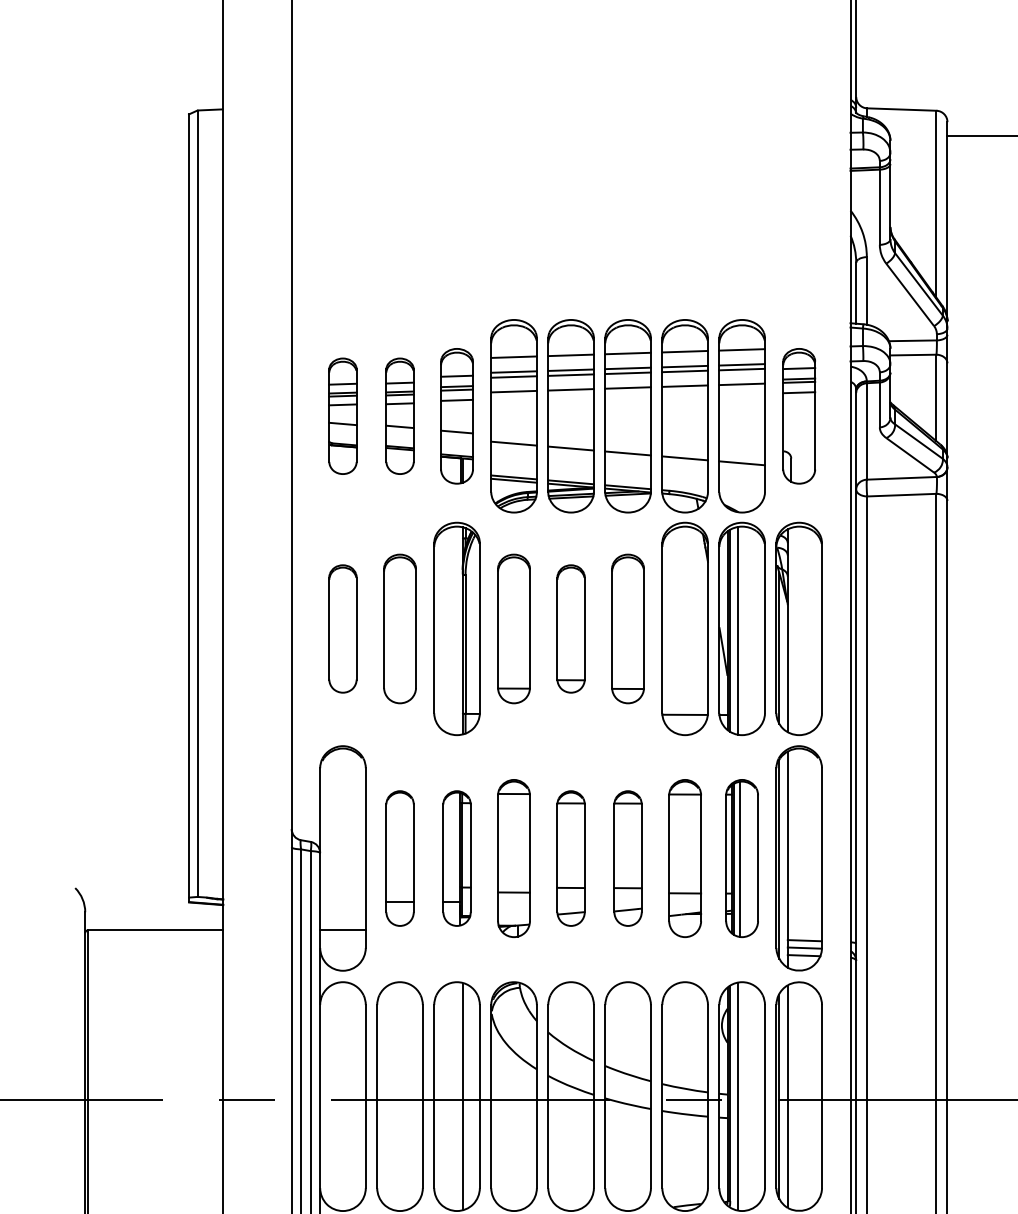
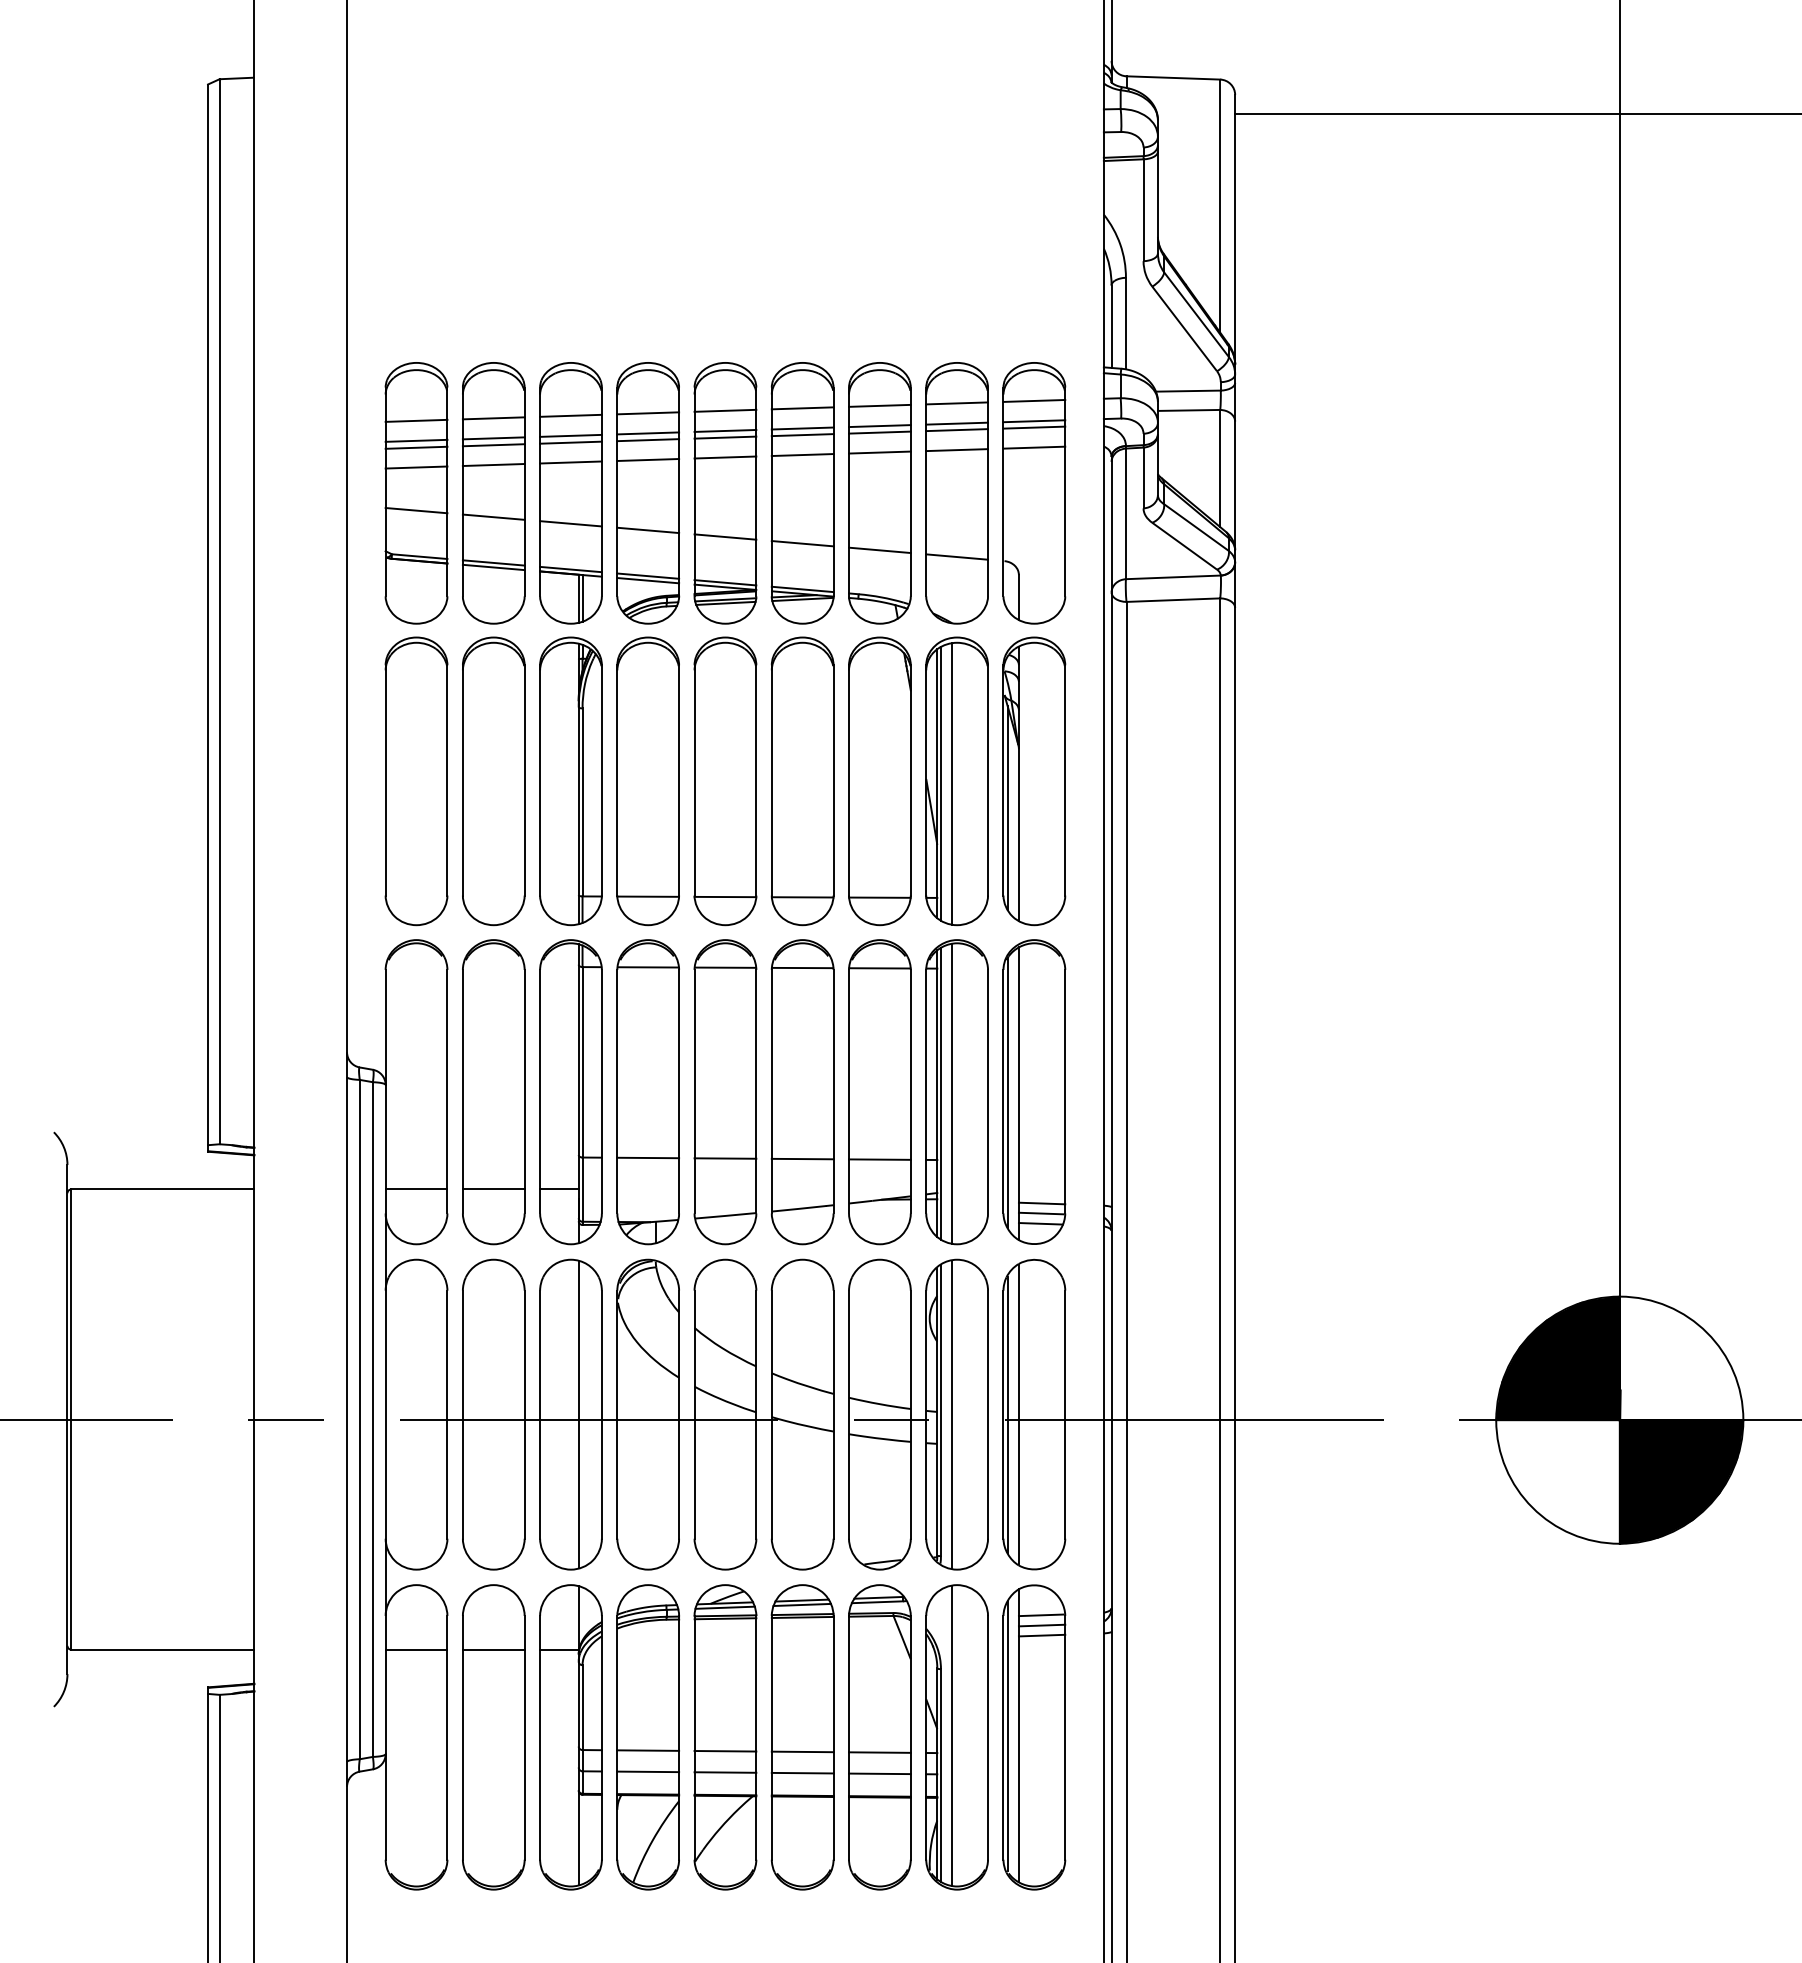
part: (342, 416) -> (416, 493), size x1.67
part: (399, 416) -> (493, 493), size x1.67
part: (456, 416) -> (570, 493), size x1.43
part: (799, 416) -> (1034, 493), size x1.43
part: (342, 629) -> (416, 781), size x1.67
part: (399, 629) -> (493, 781), size x1.43
part: (513, 629) -> (647, 781), size x1.43
part: (571, 629) -> (725, 781), size x1.67
part: (627, 629) -> (802, 781), size x1.43
part: (399, 858) -> (493, 1092), size x1.67
part: (456, 858) -> (570, 1092), size x1.67
part: (513, 858) -> (647, 1092), size x1.43
part: (571, 858) -> (725, 1092), size x1.67
part: (627, 858) -> (802, 1092), size x1.67
part: (684, 858) -> (879, 1092), size x1.43
part: (741, 858) -> (956, 1092), size x1.43

